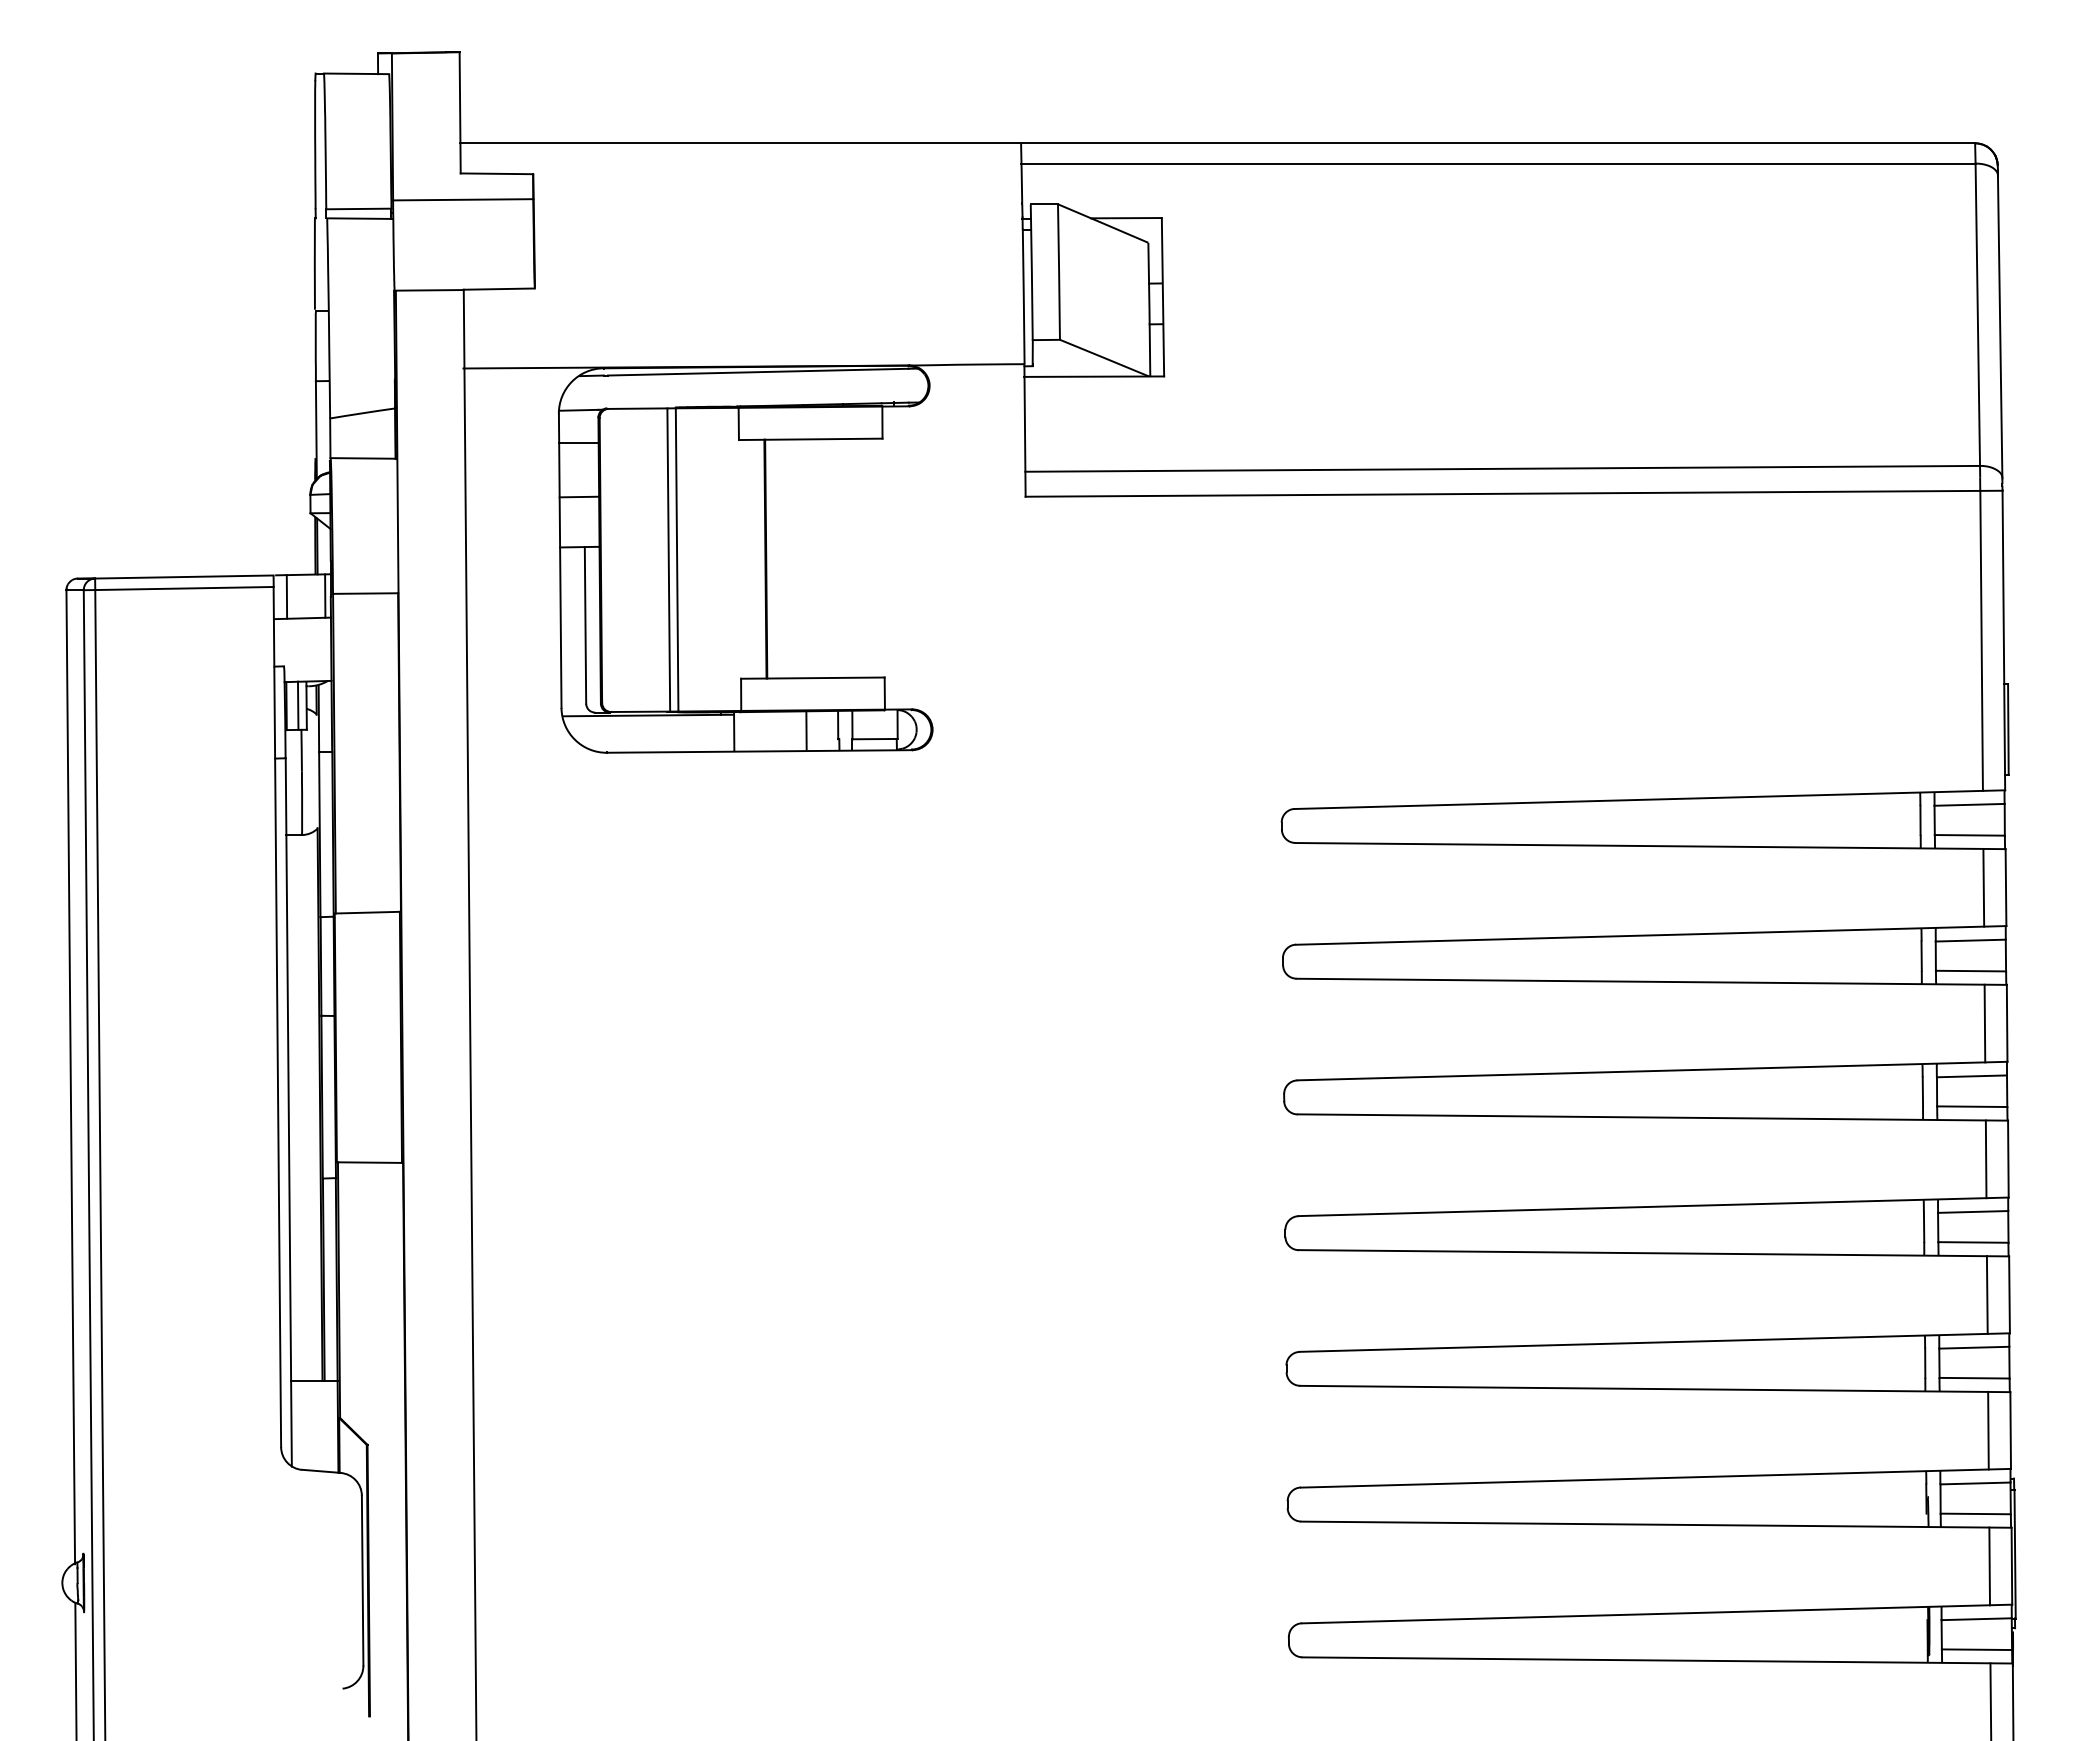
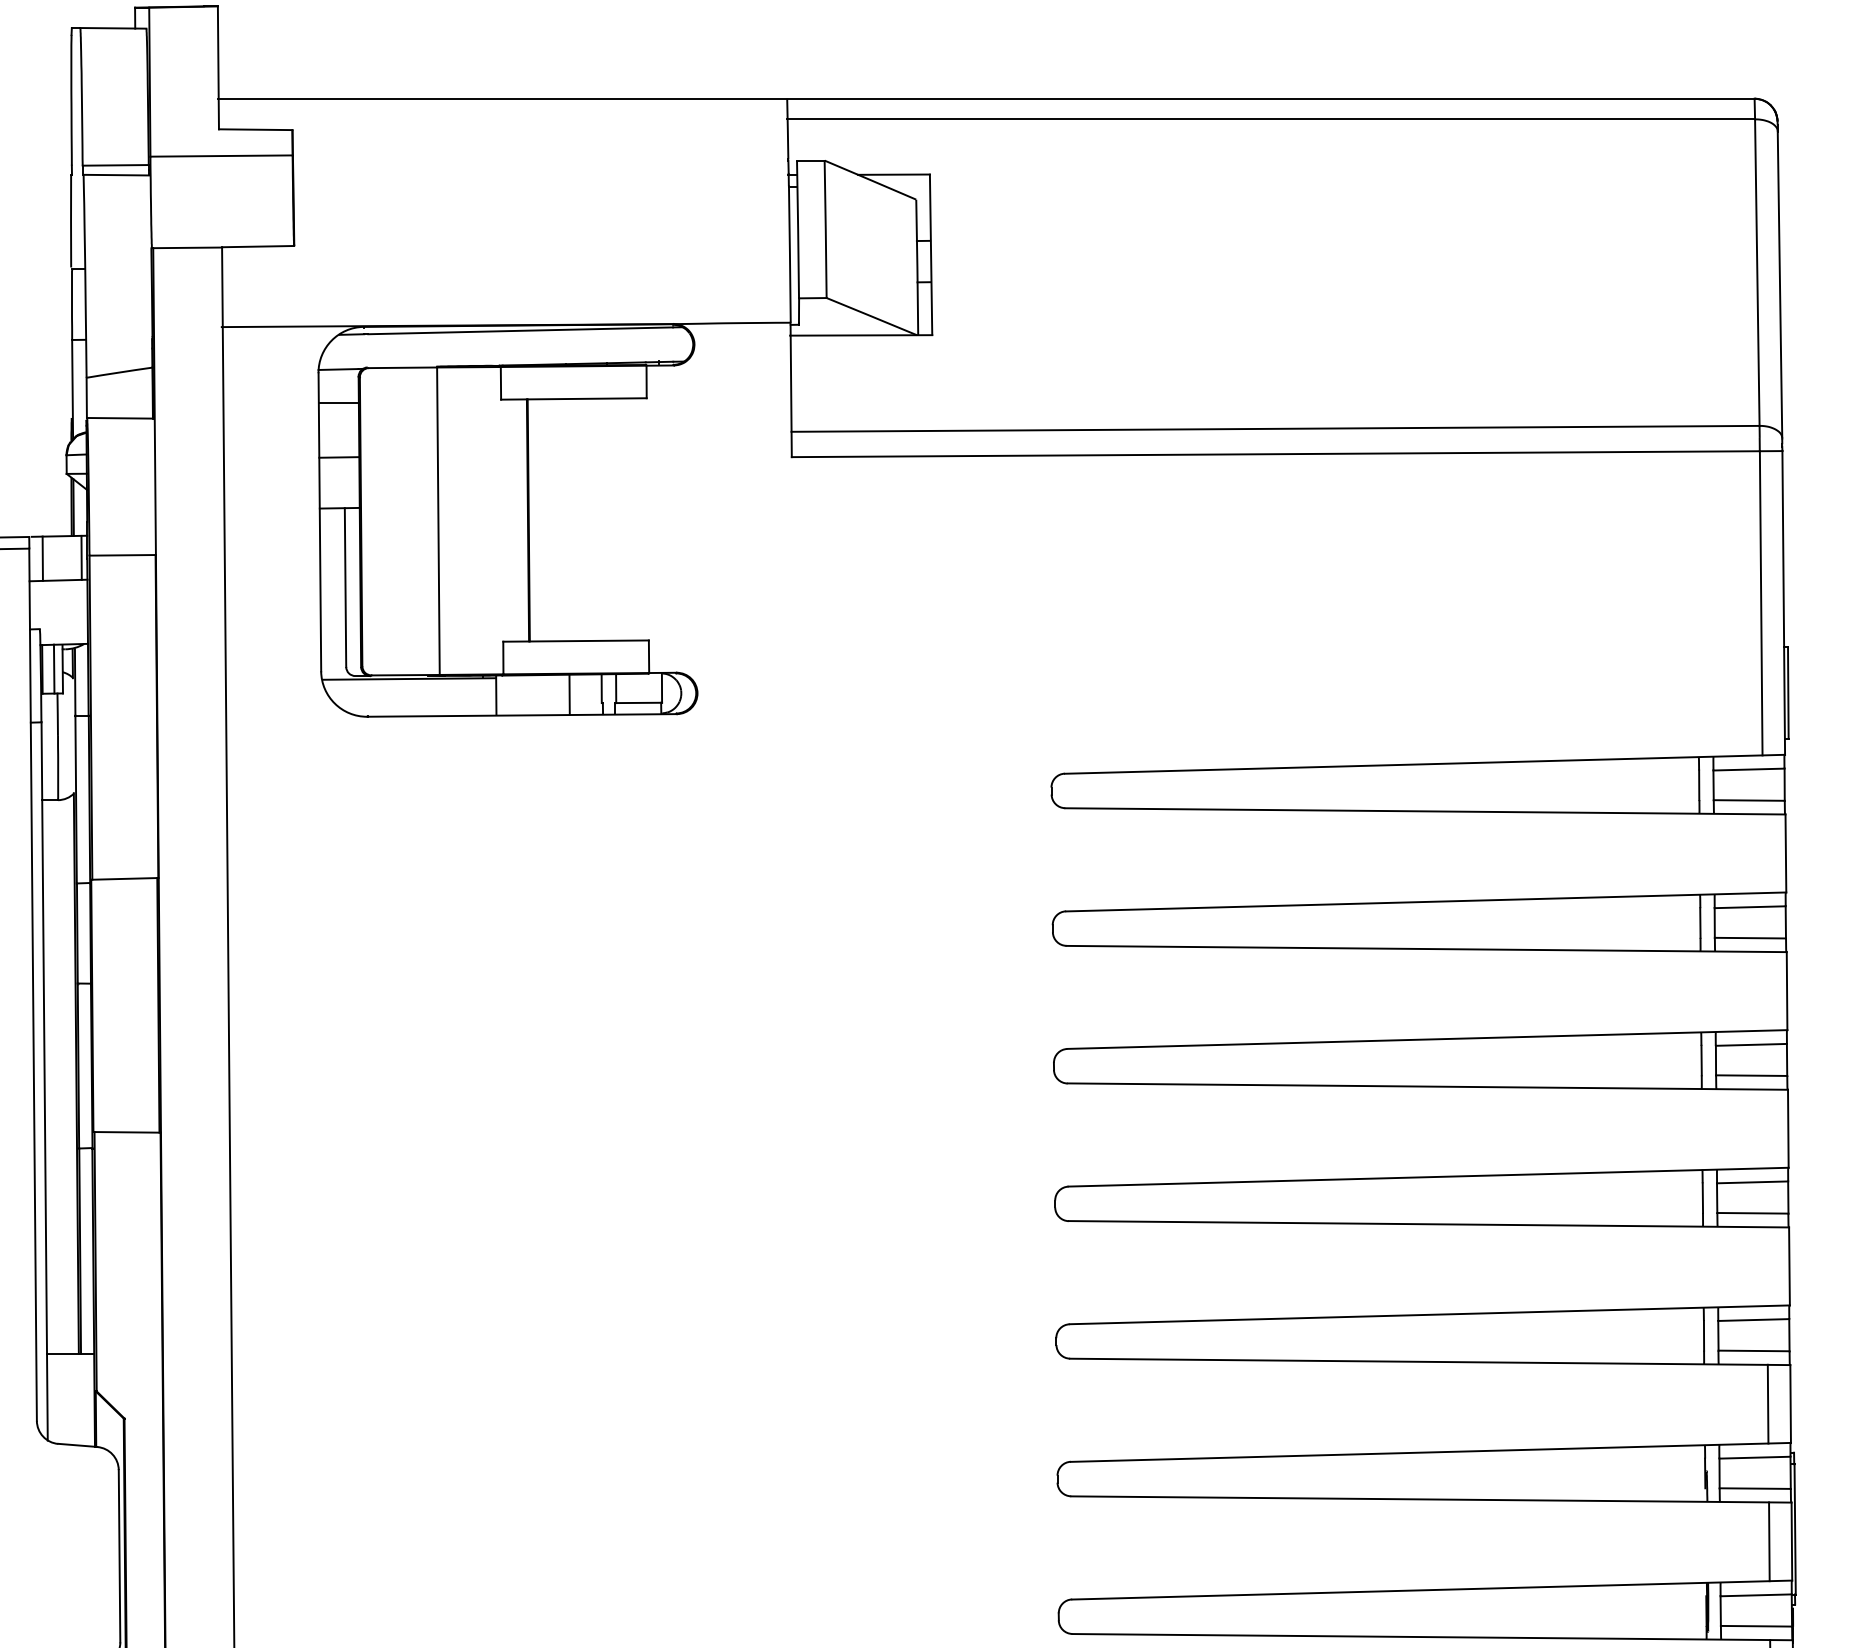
line: (668, 559) -> (429, 520), removed
line: (1983, 887) -> (1763, 853), removed
line: (1984, 1023) -> (1764, 991), removed
line: (1985, 1159) -> (1765, 1129), removed
line: (1986, 1294) -> (1766, 1266), removed

